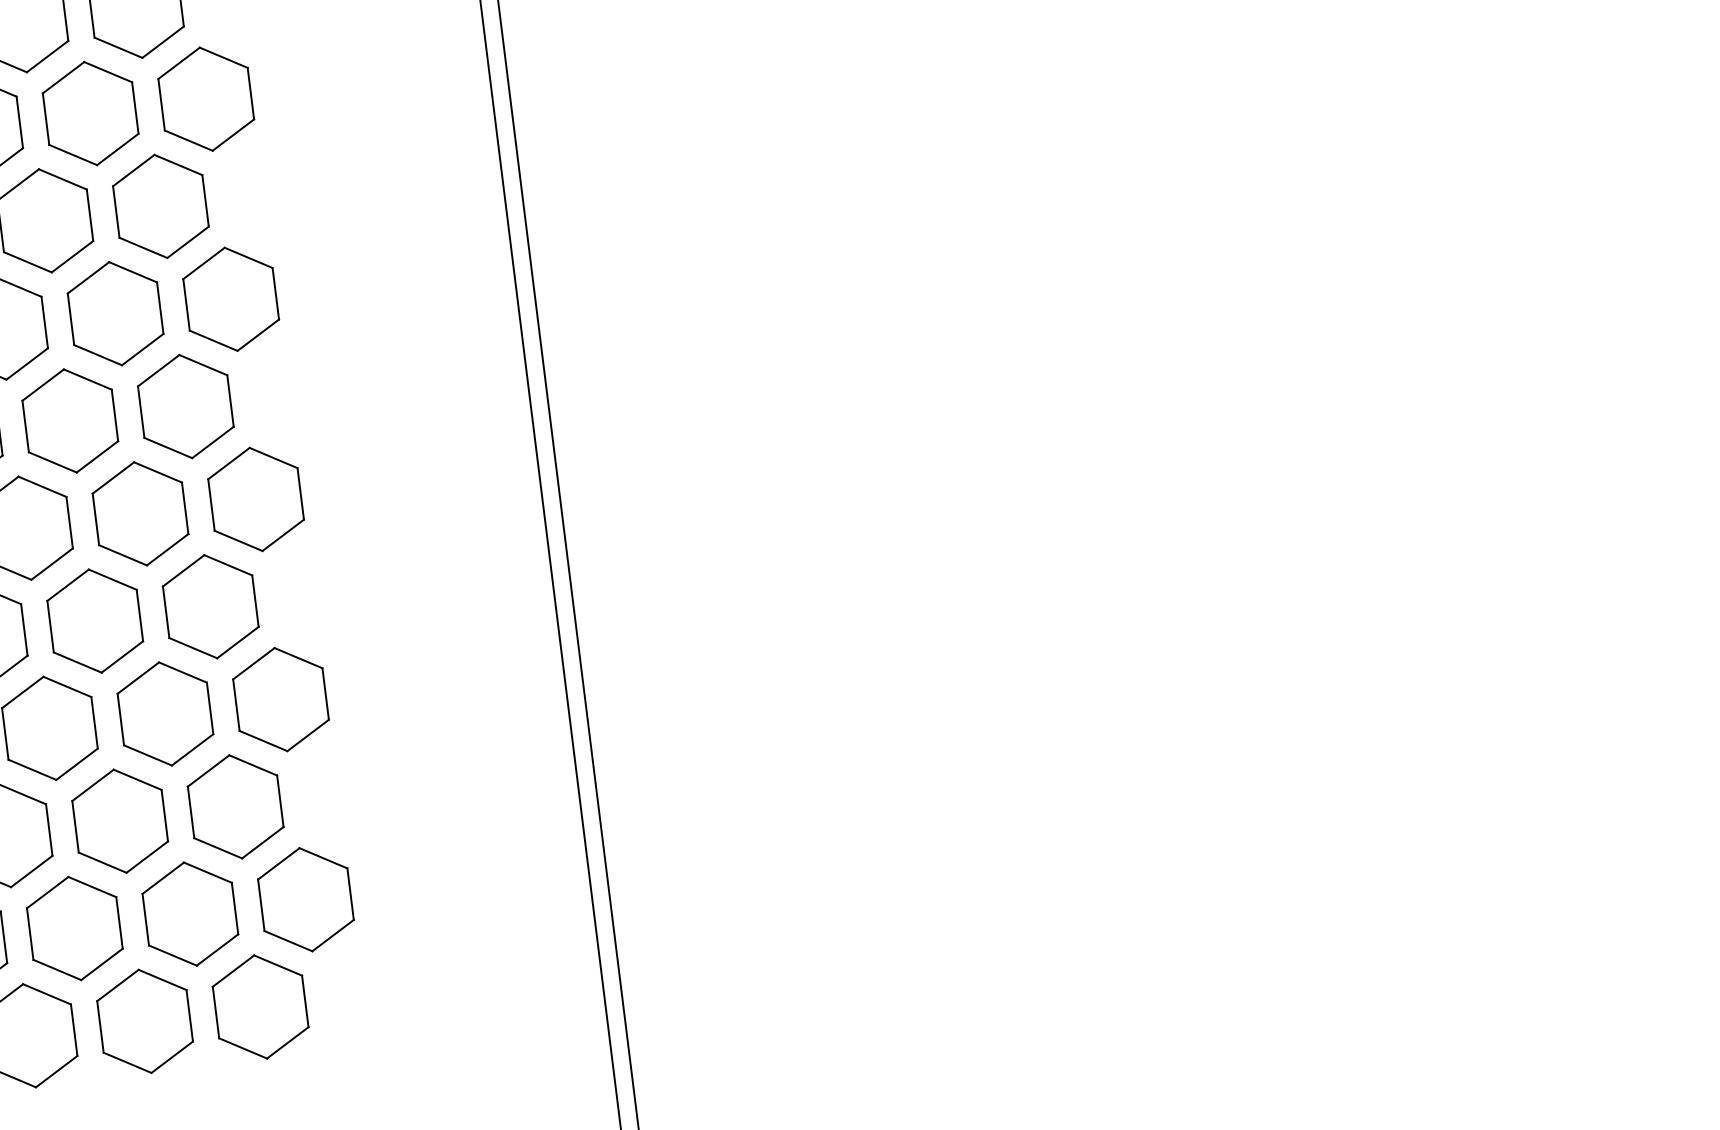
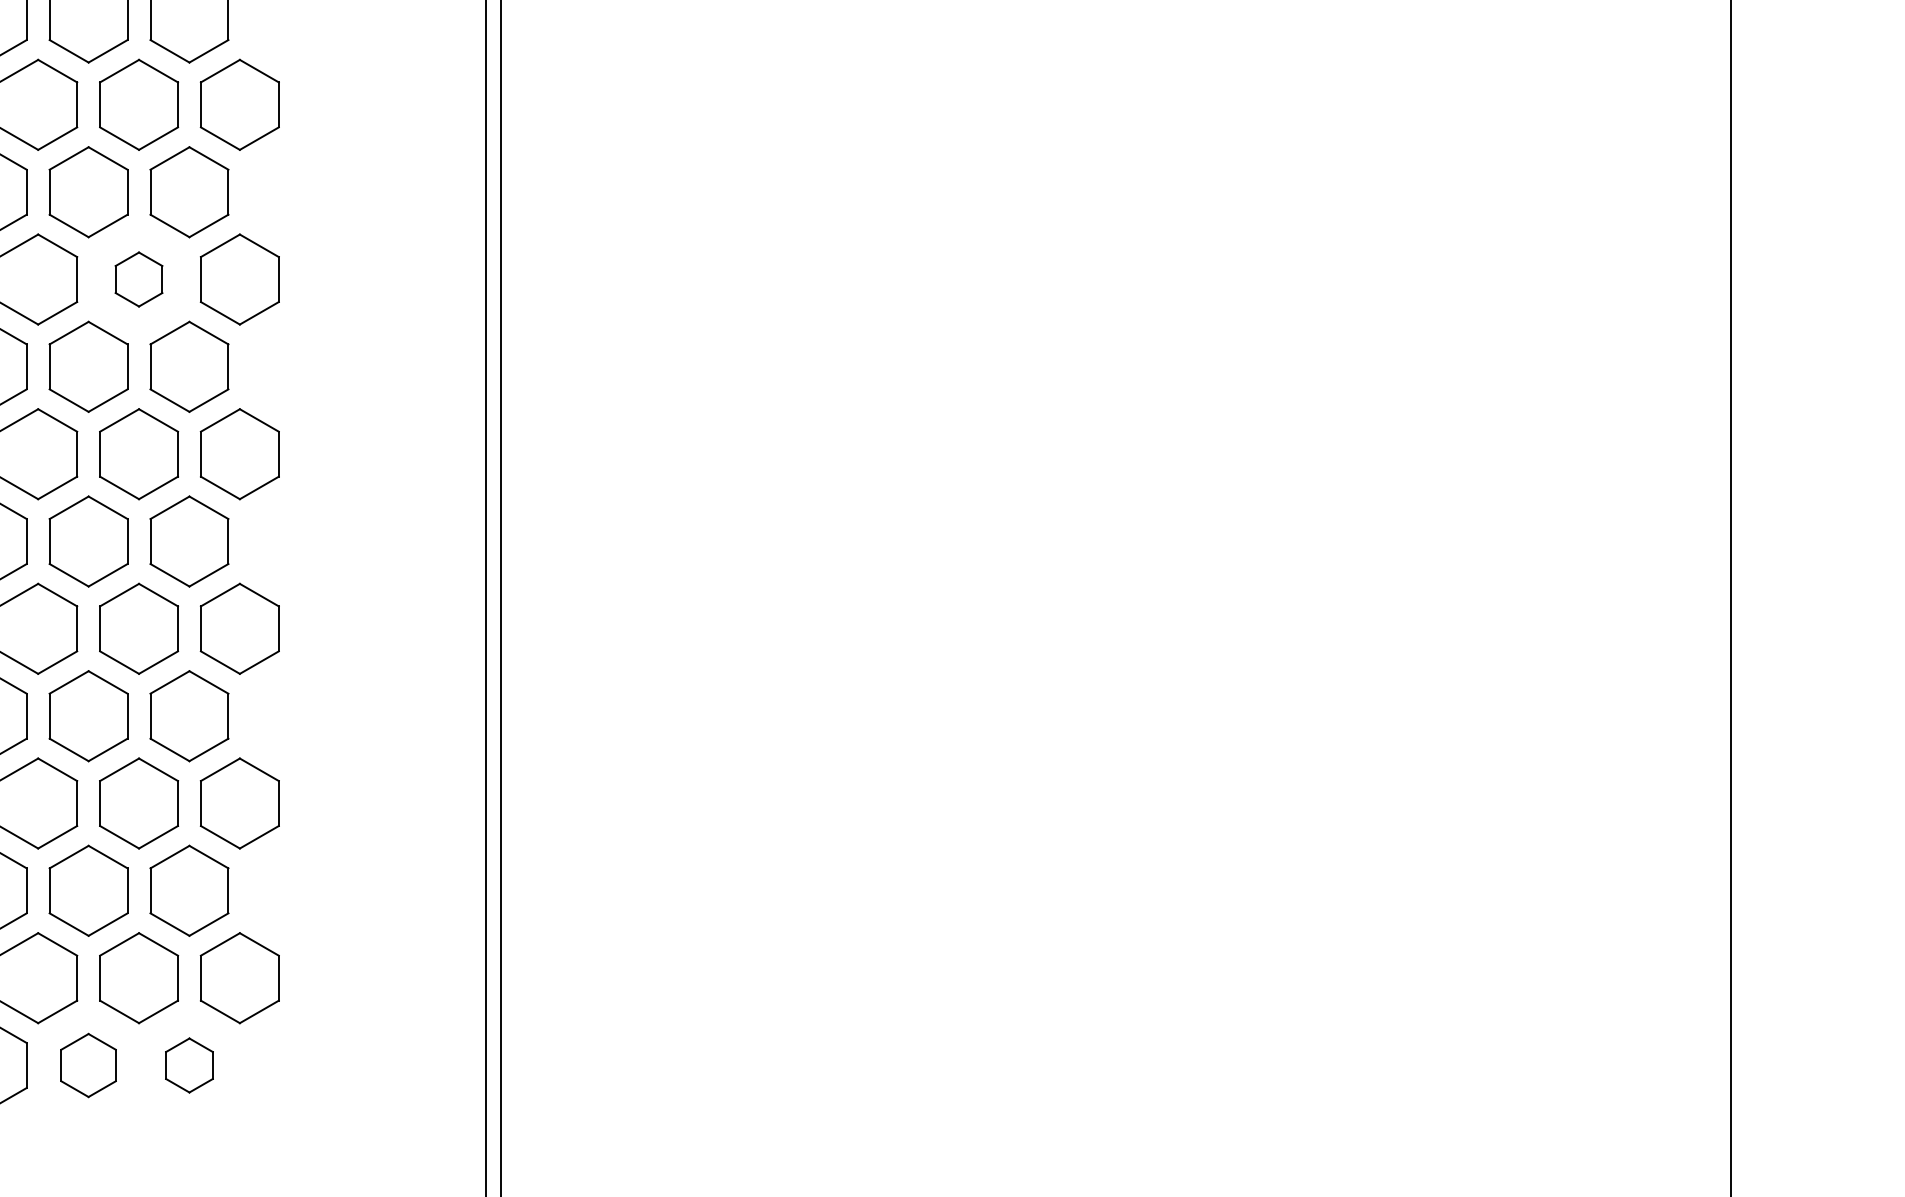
part: (90, 113) -> (138, 279), size x0.6
part: (260, 1006) -> (189, 1065), size x0.6
part: (144, 1021) -> (88, 1065), size x0.7

